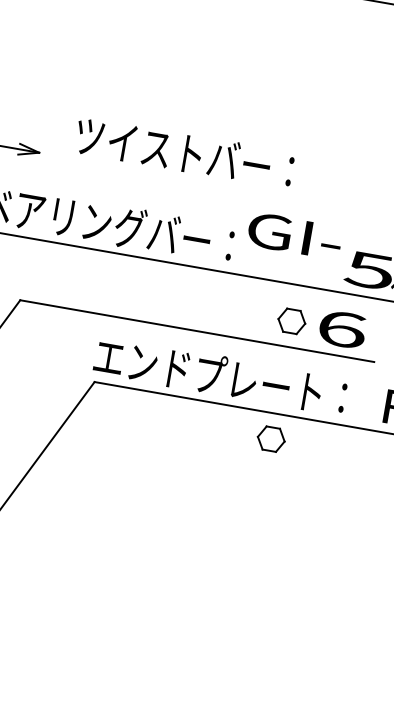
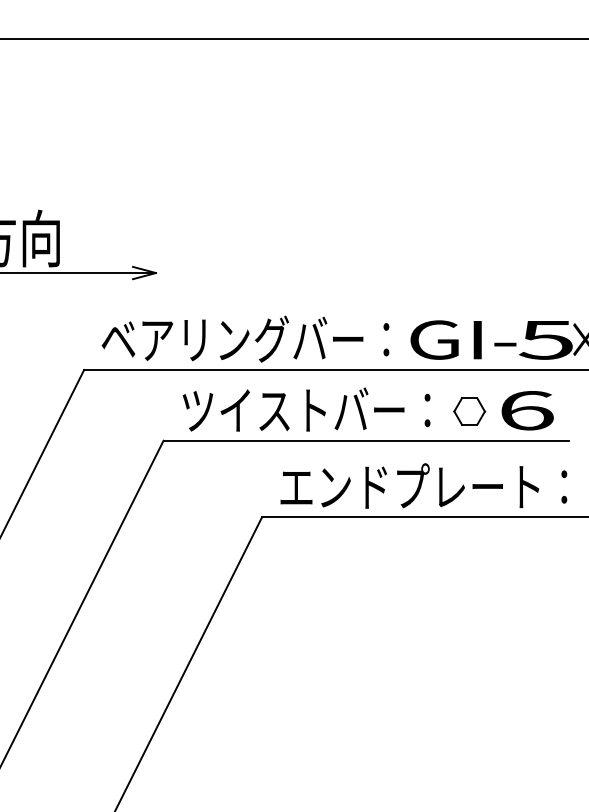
text: (184, 152) -> (306, 409), moved
text: (295, 235) -> (463, 339), moved
text: (220, 375) -> (423, 485), moved
part: (271, 439) -> (469, 546), removed

